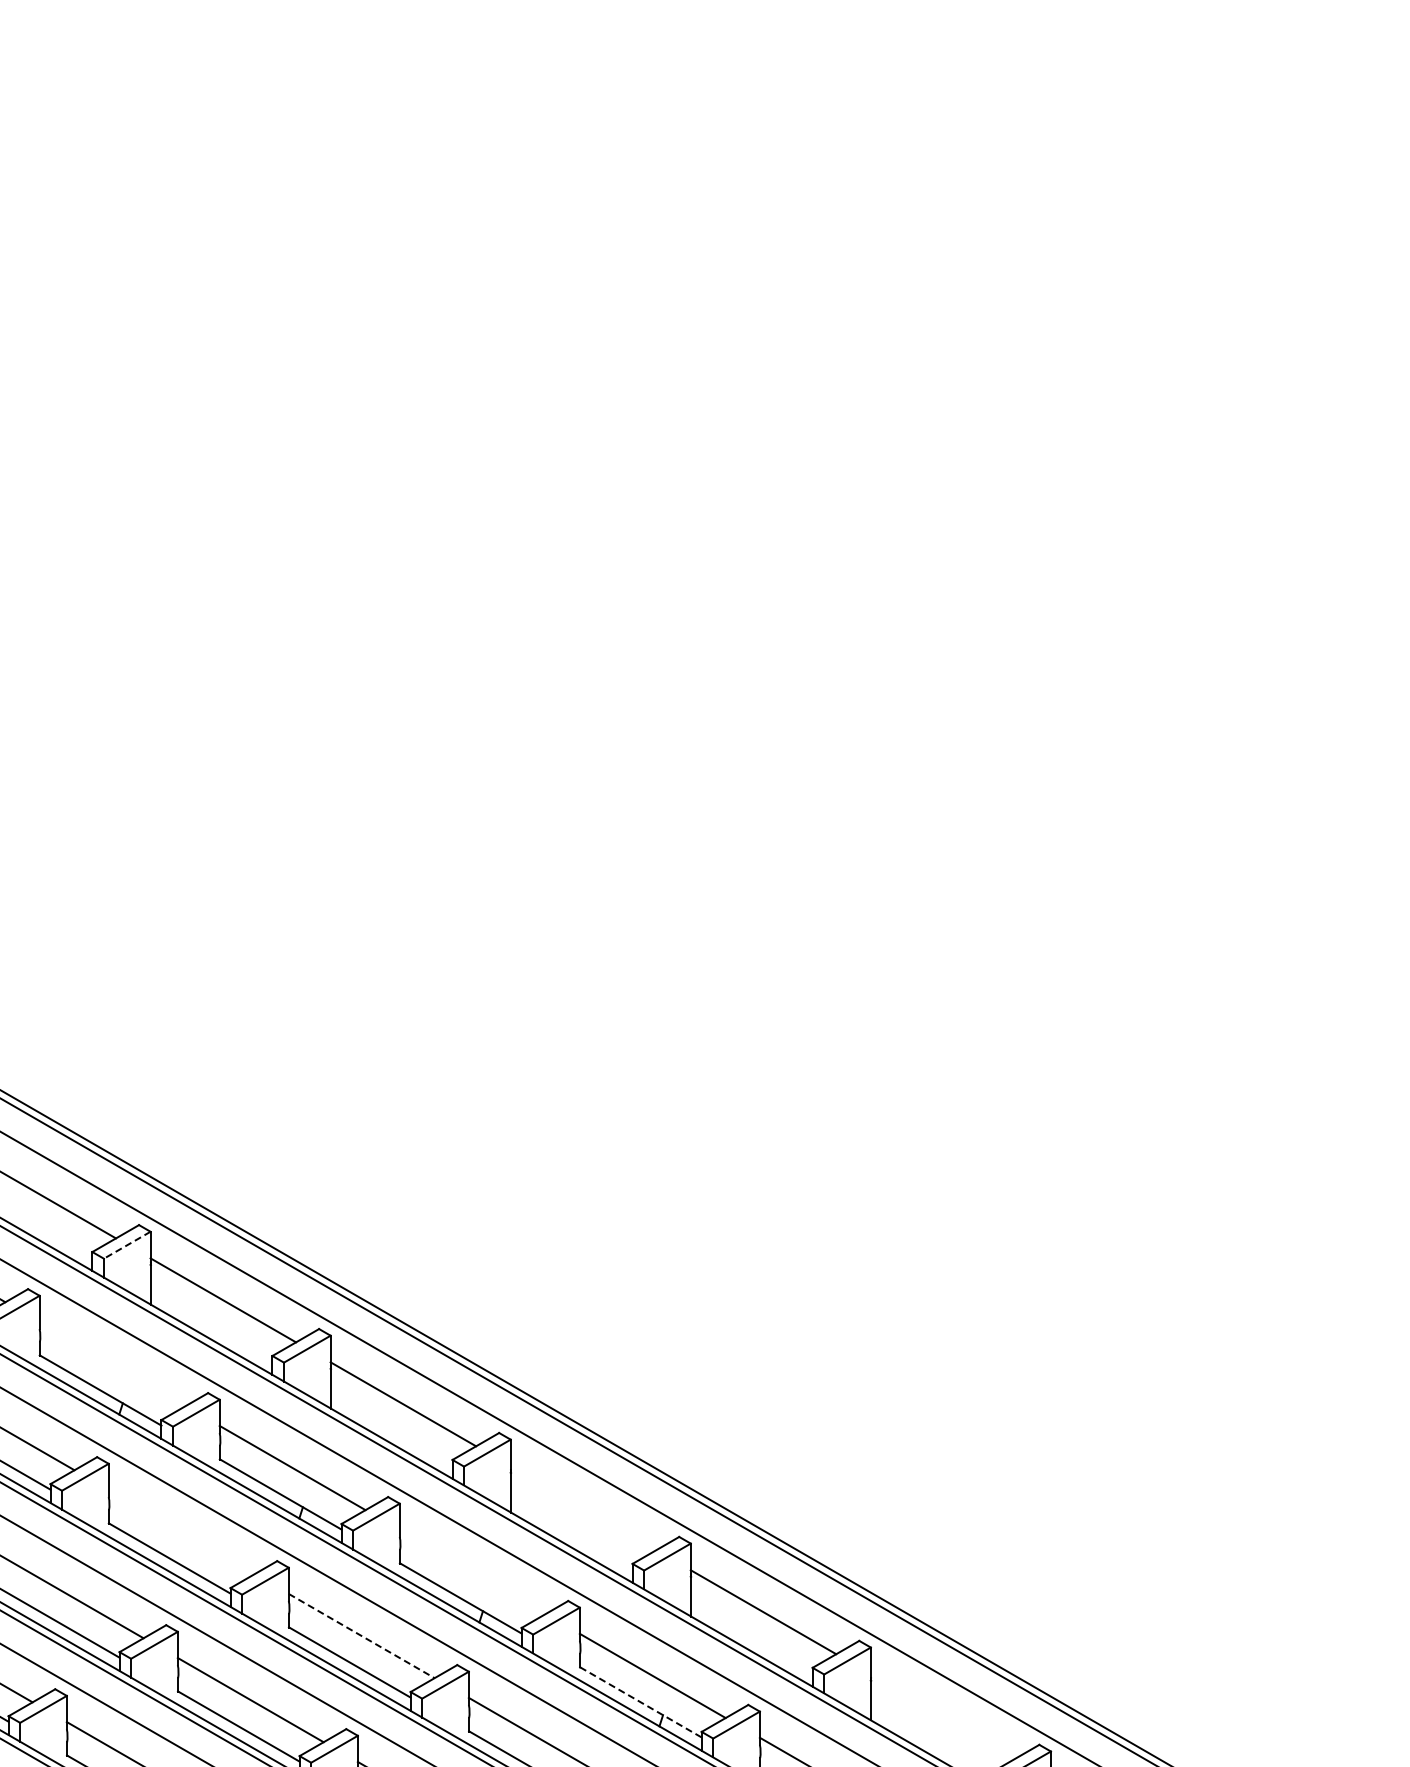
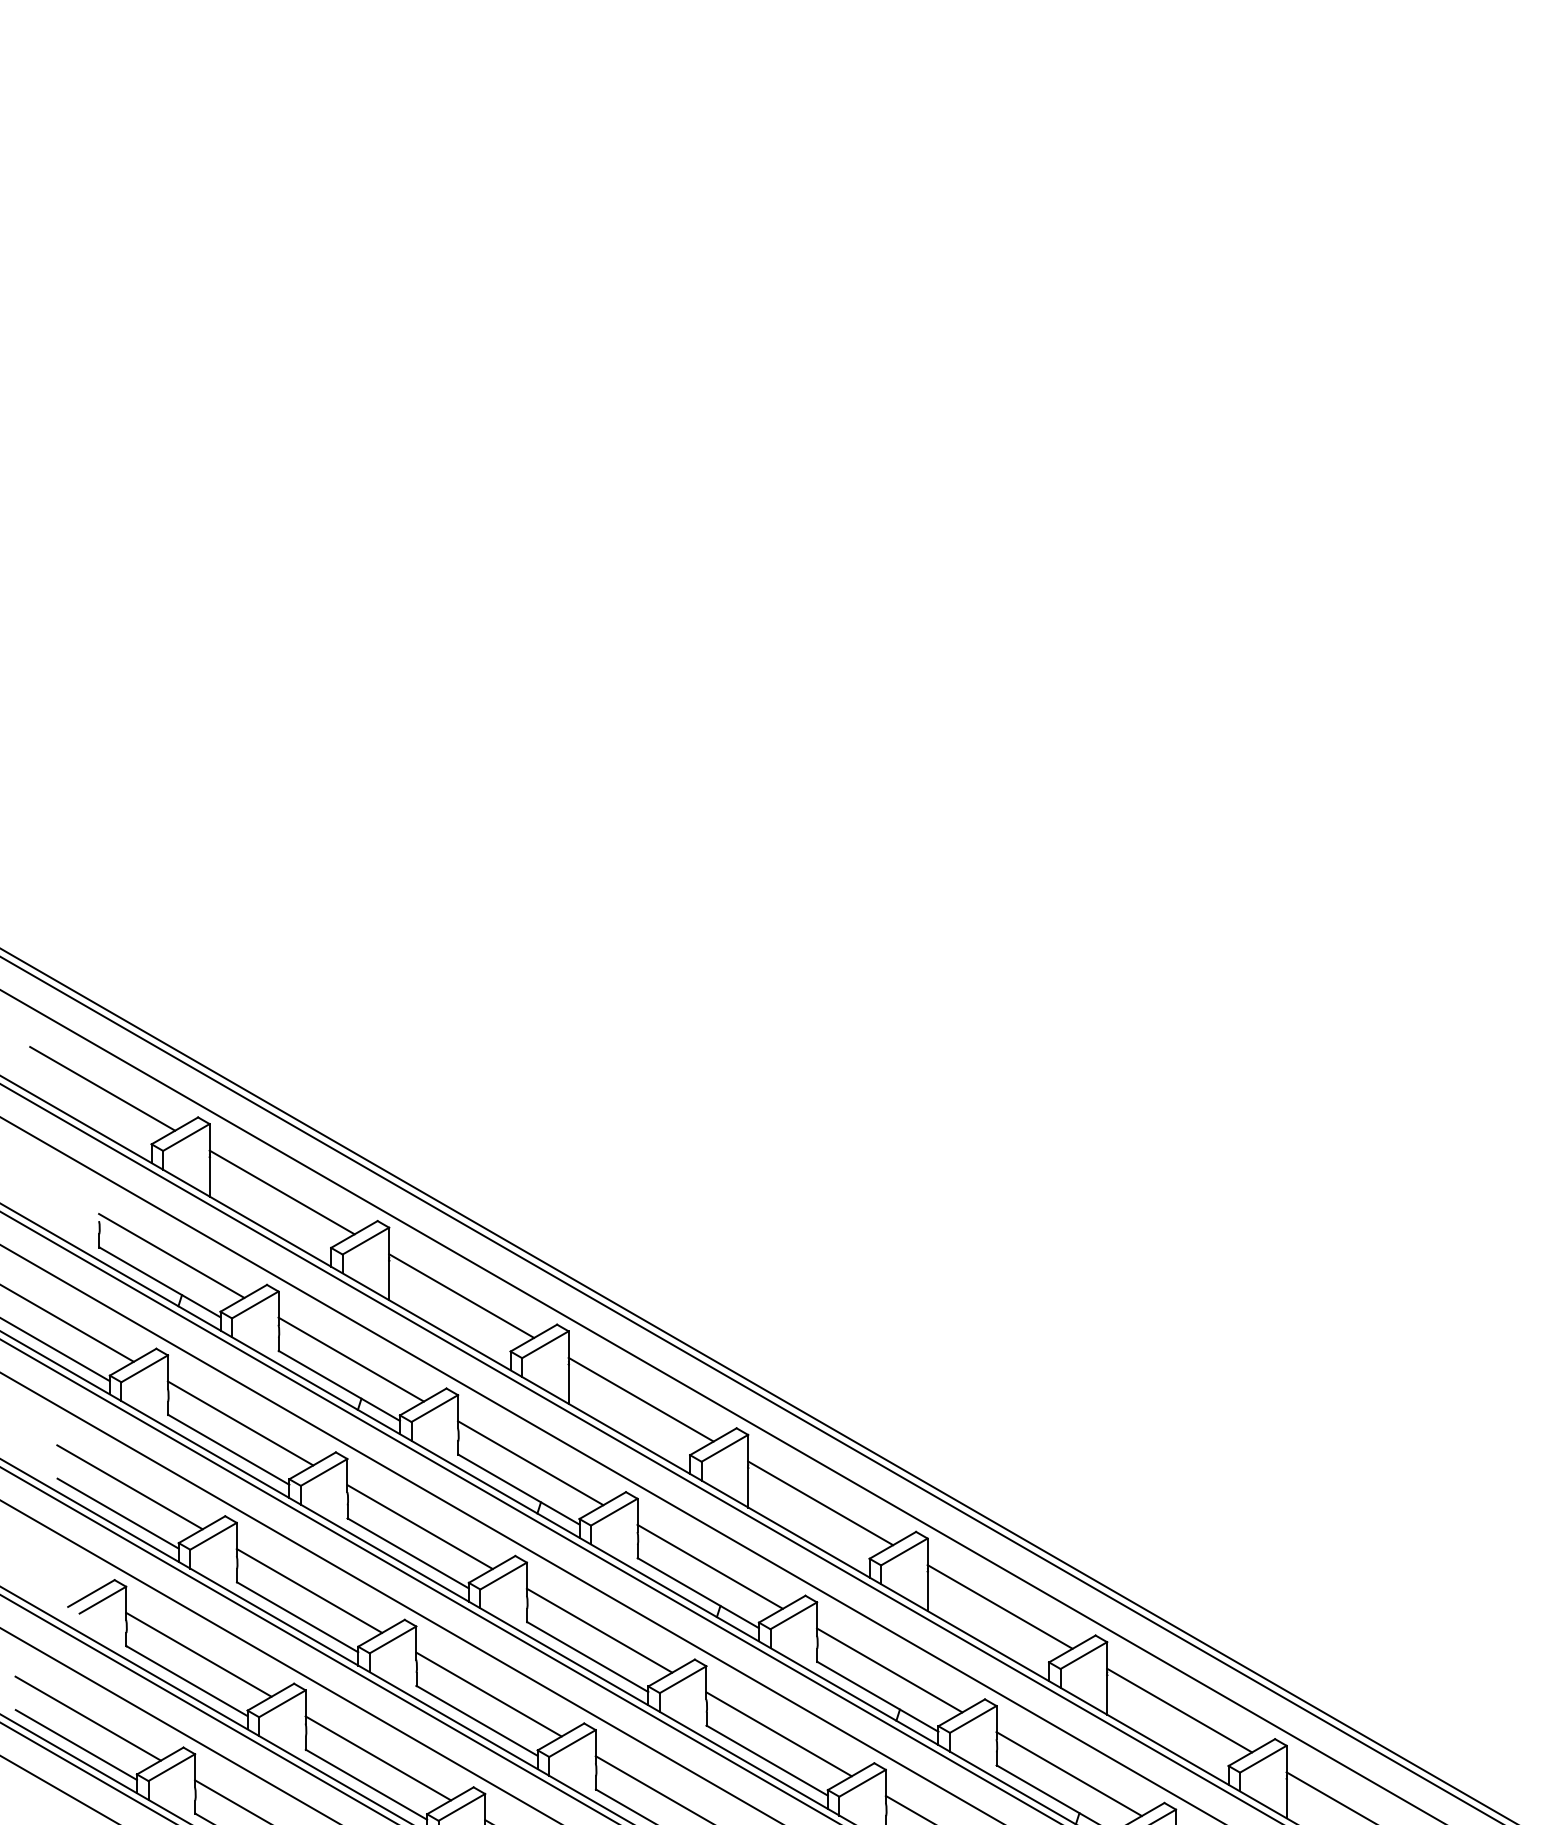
line: (126, 1245) -> (365, 1241), dashed -> solid
line: (111, 1363) -> (350, 1359), added
line: (583, 1508) -> (820, 1503), added
line: (181, 1532) -> (419, 1527), added
line: (471, 1571) -> (709, 1566), added
line: (361, 1635) -> (599, 1630), dashed -> solid
line: (640, 1702) -> (877, 1696), dashed -> solid
line: (943, 1716) -> (1179, 1710), added

